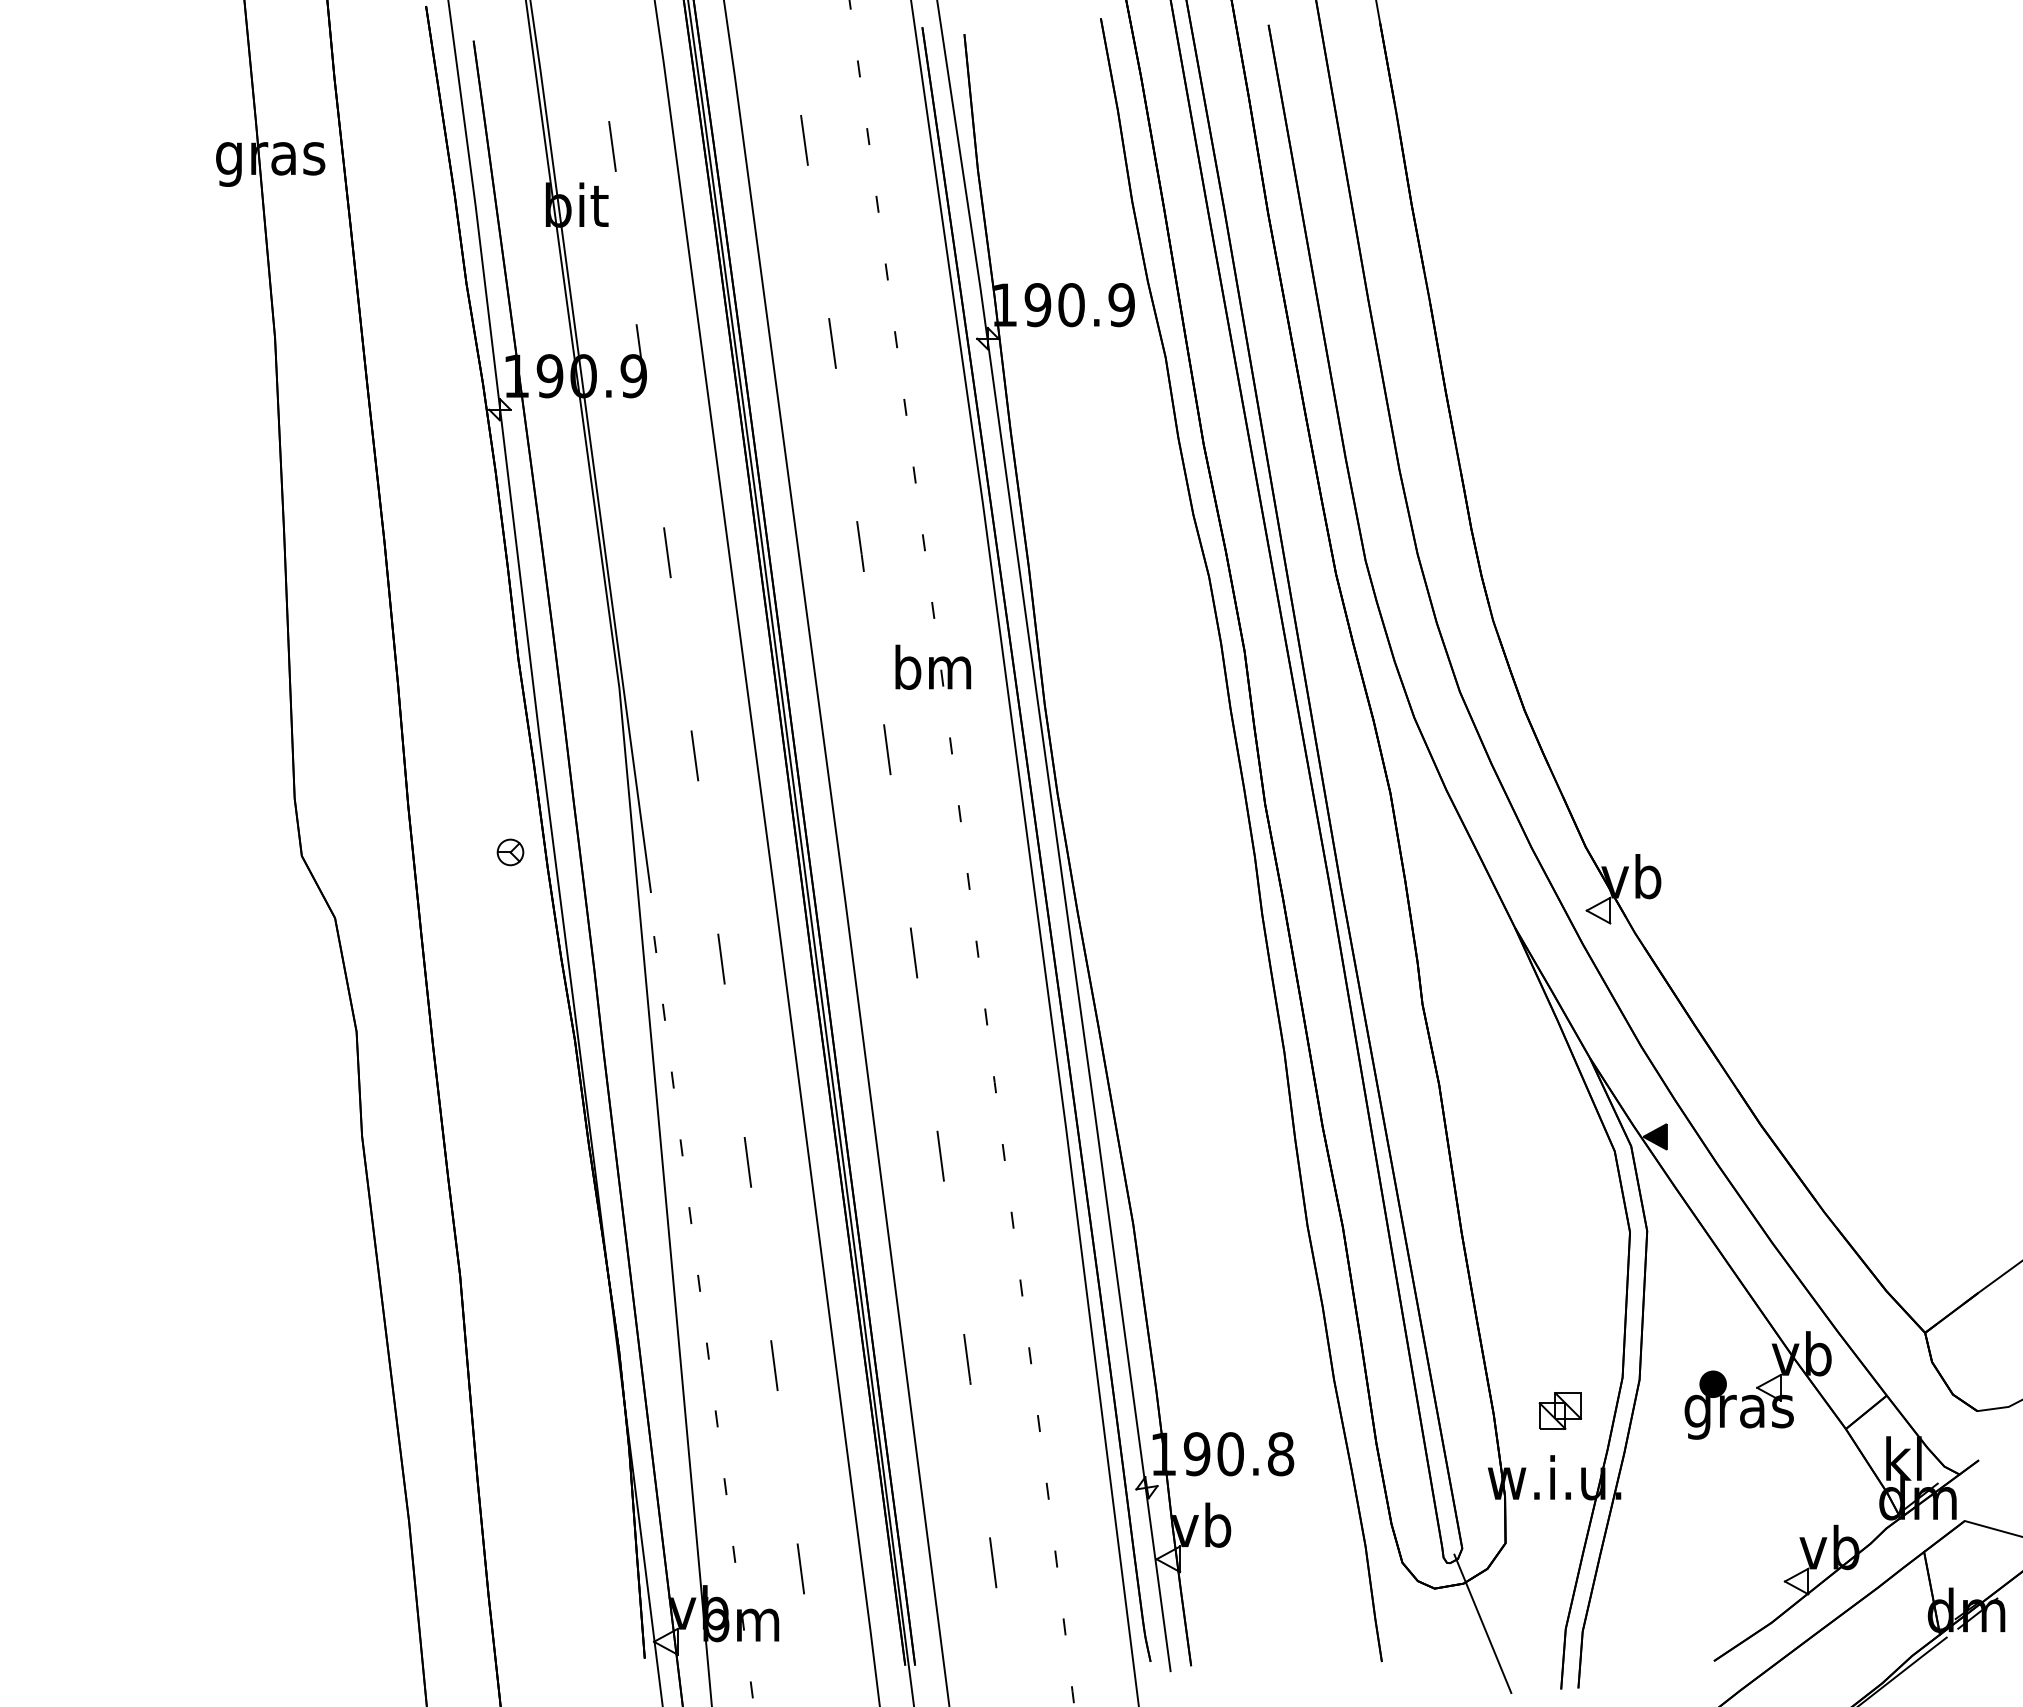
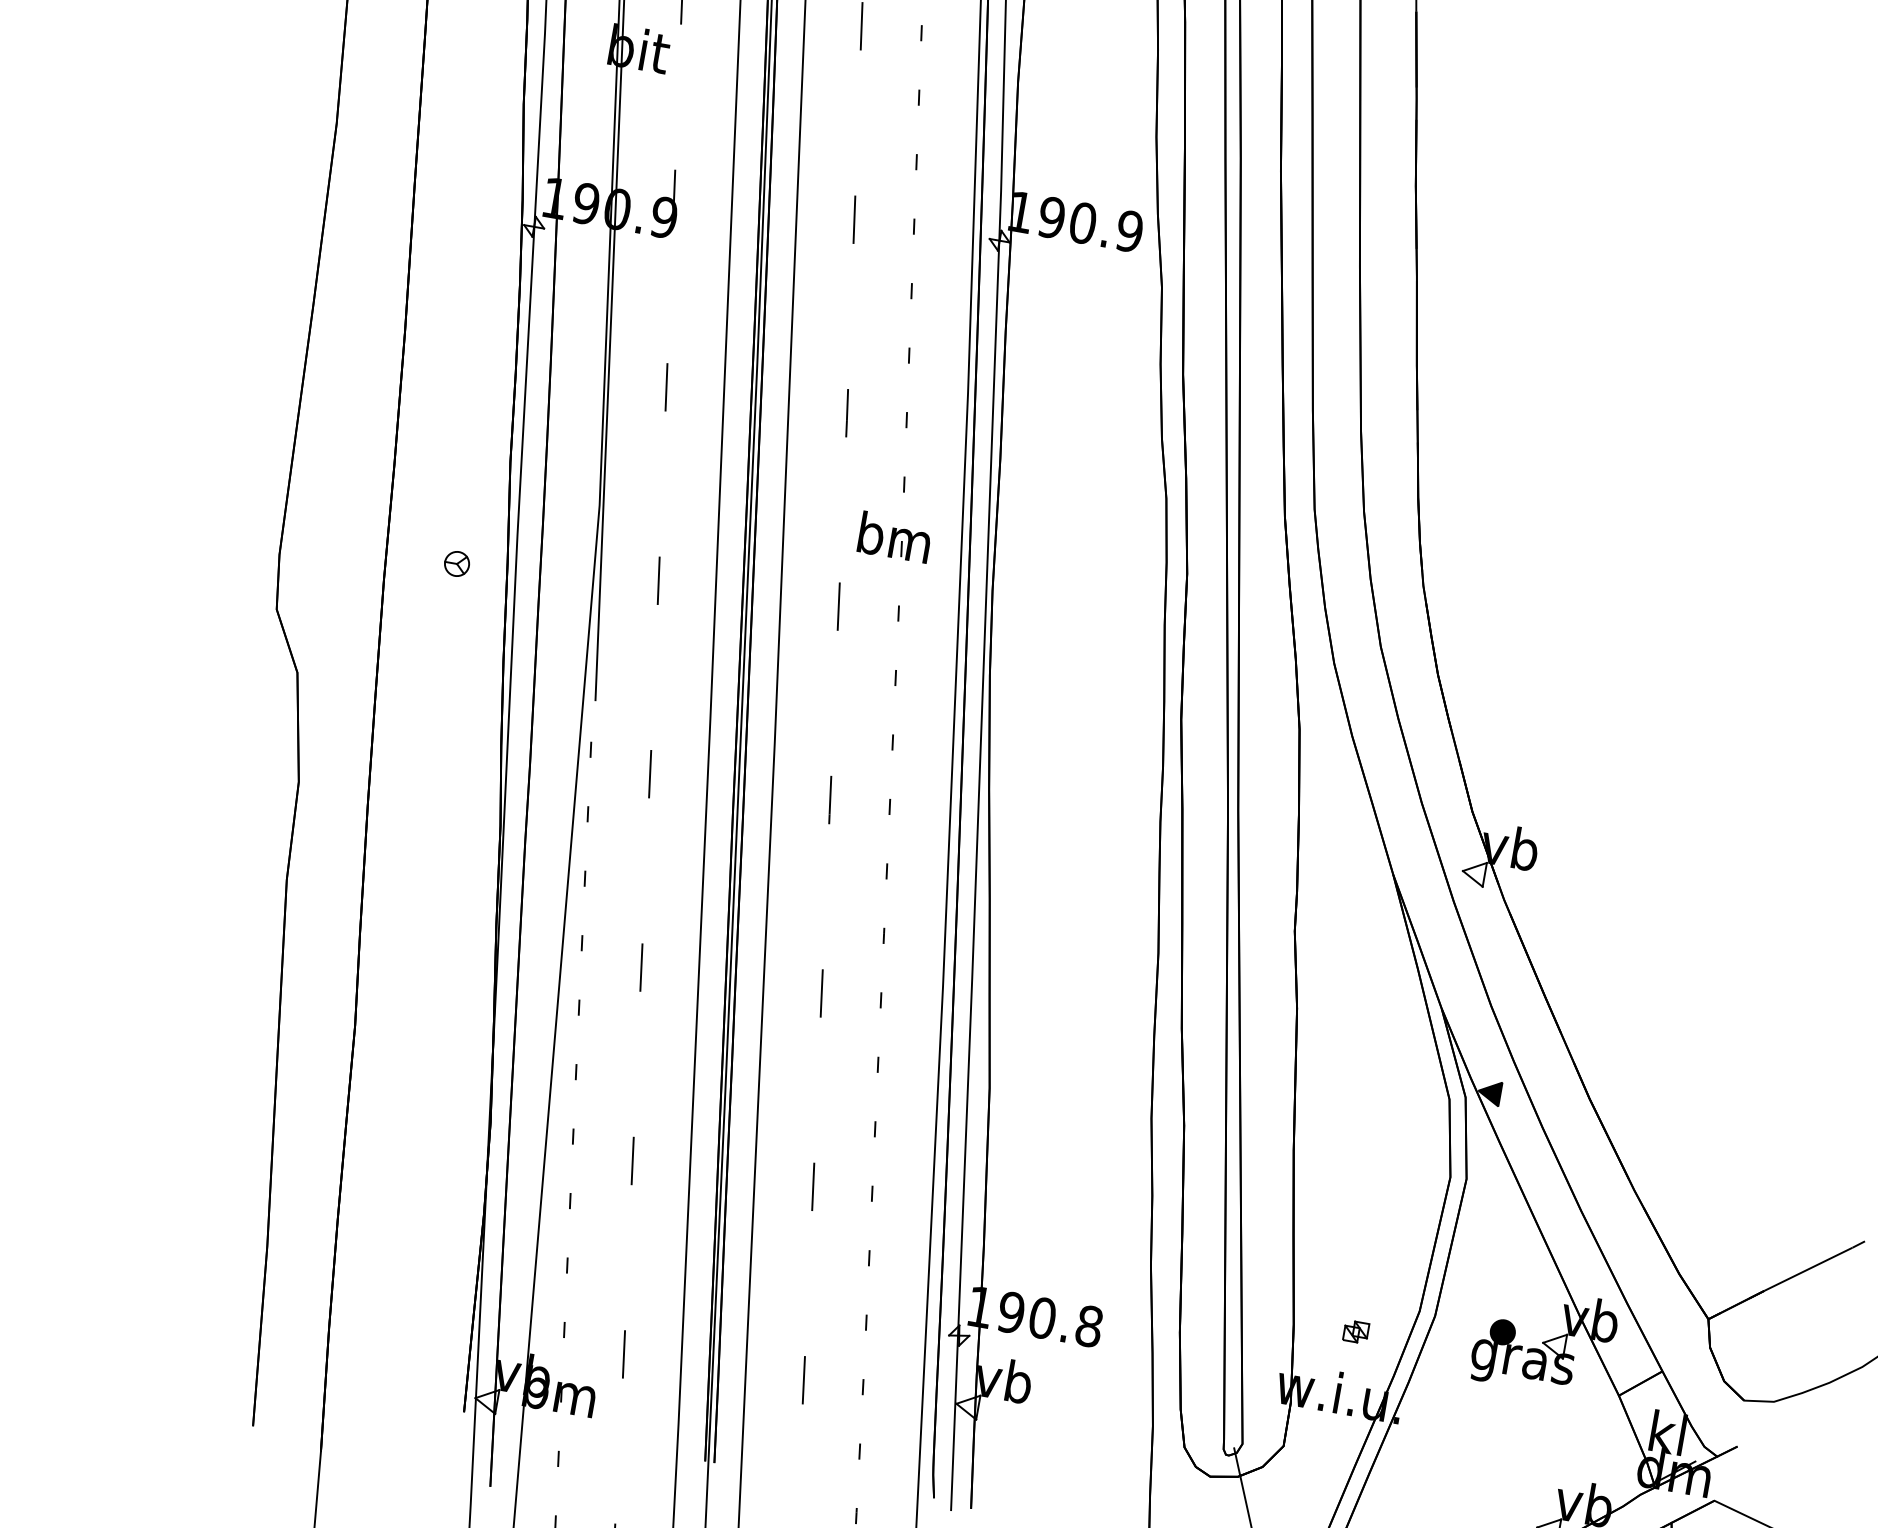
part: (510, 852) -> (457, 564), moved
part: (1559, 1410) -> (1355, 1331), size x0.6

